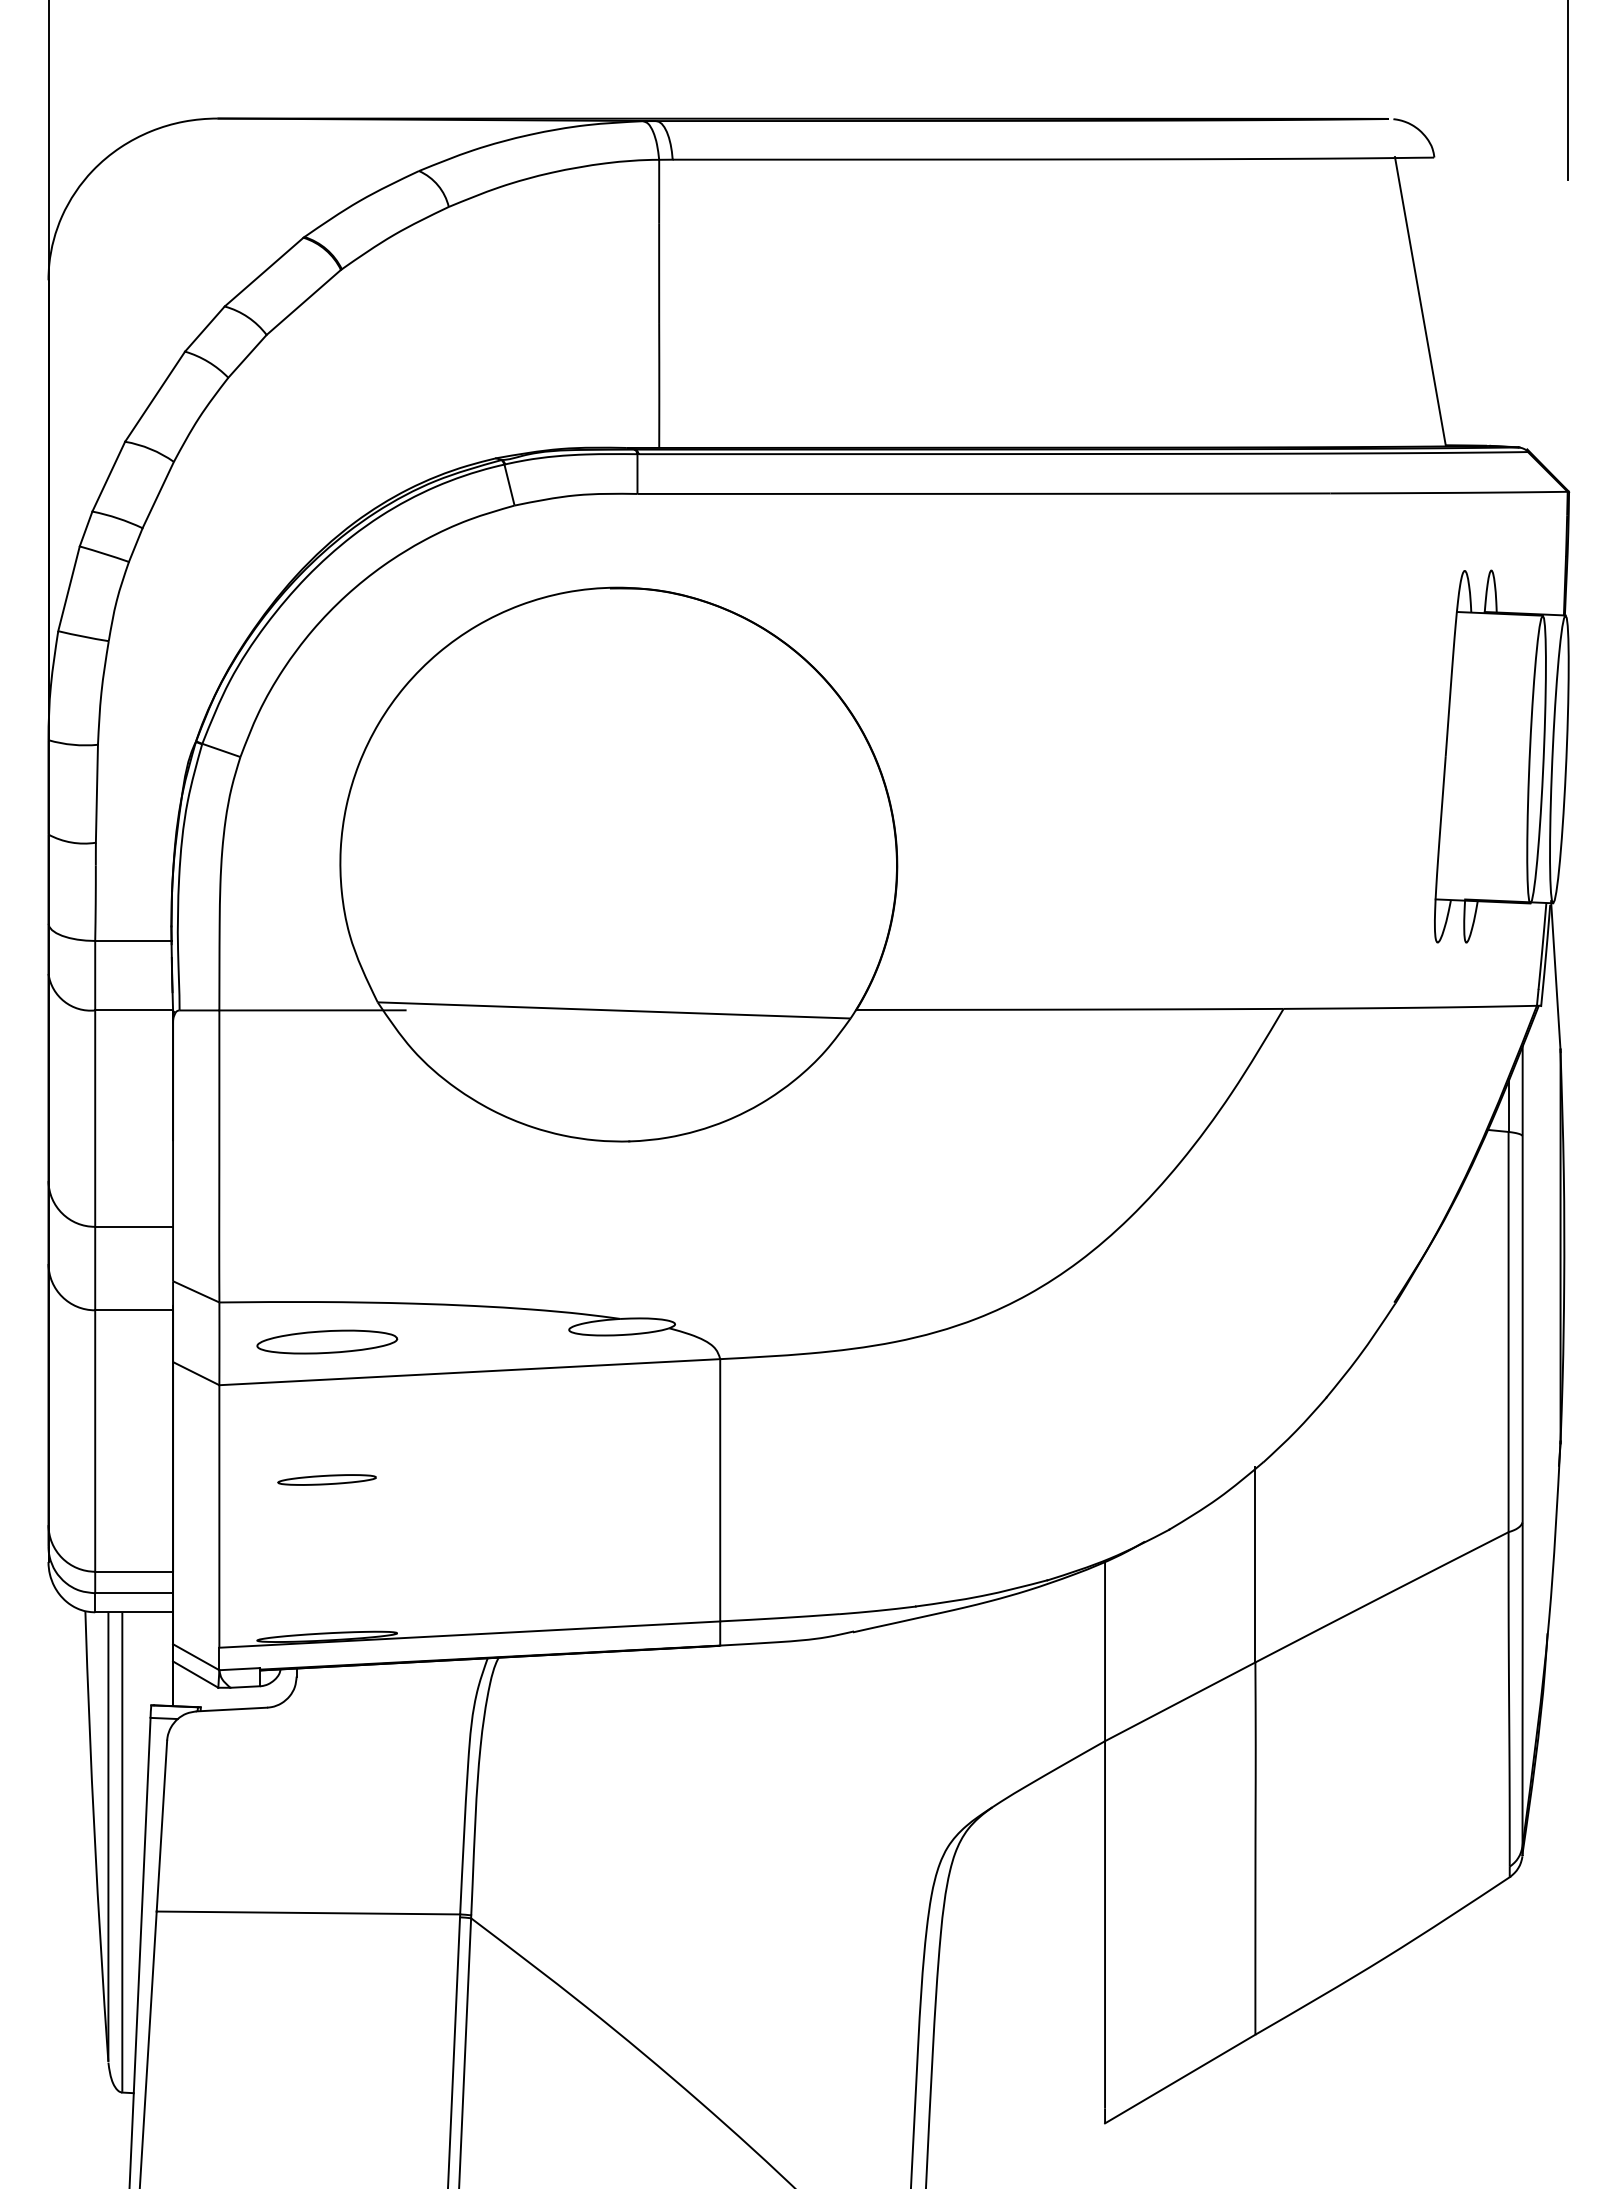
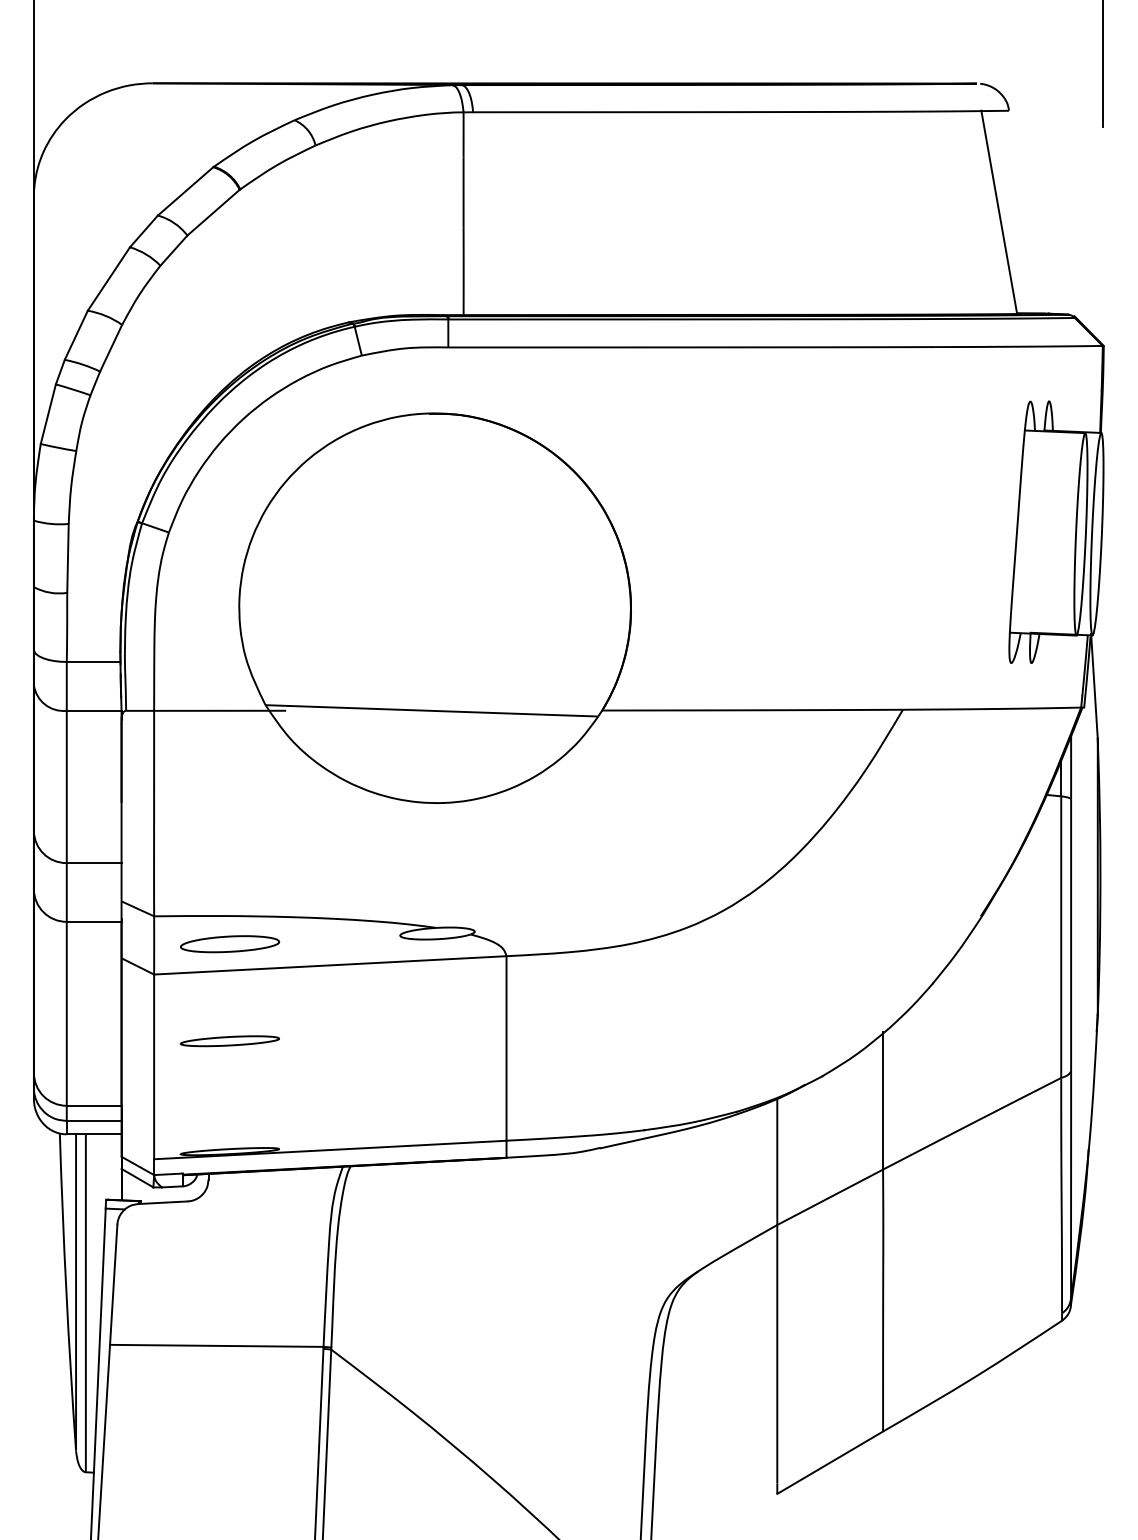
part: (326, 1479) -> (229, 1040), size x1.43

